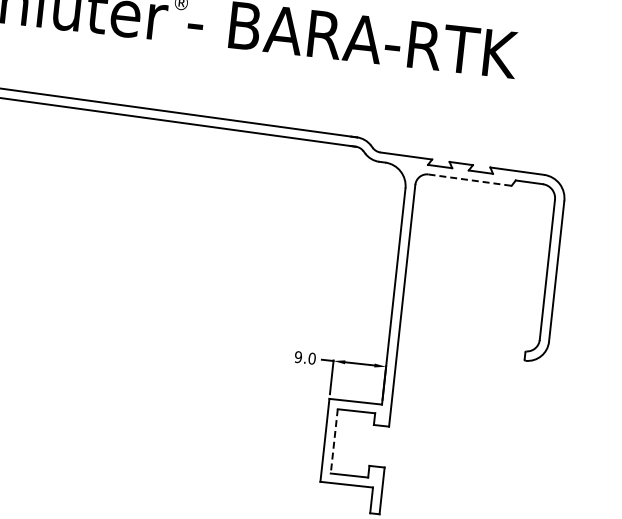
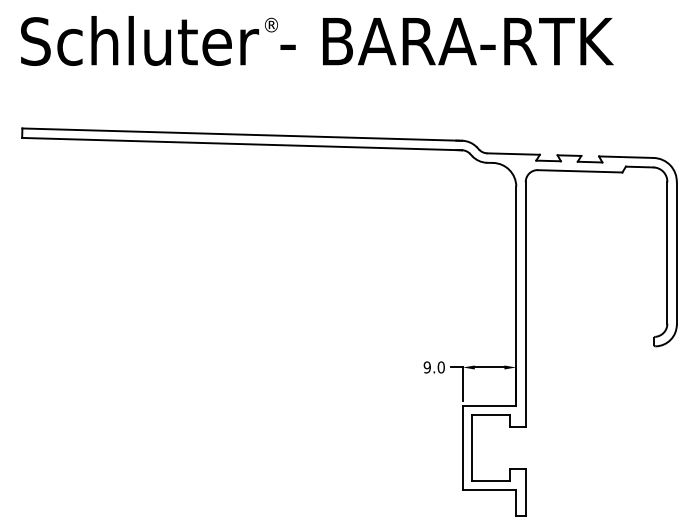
line: (470, 180) -> (580, 171), dashed -> solid
line: (334, 440) -> (472, 447), dashed -> solid

